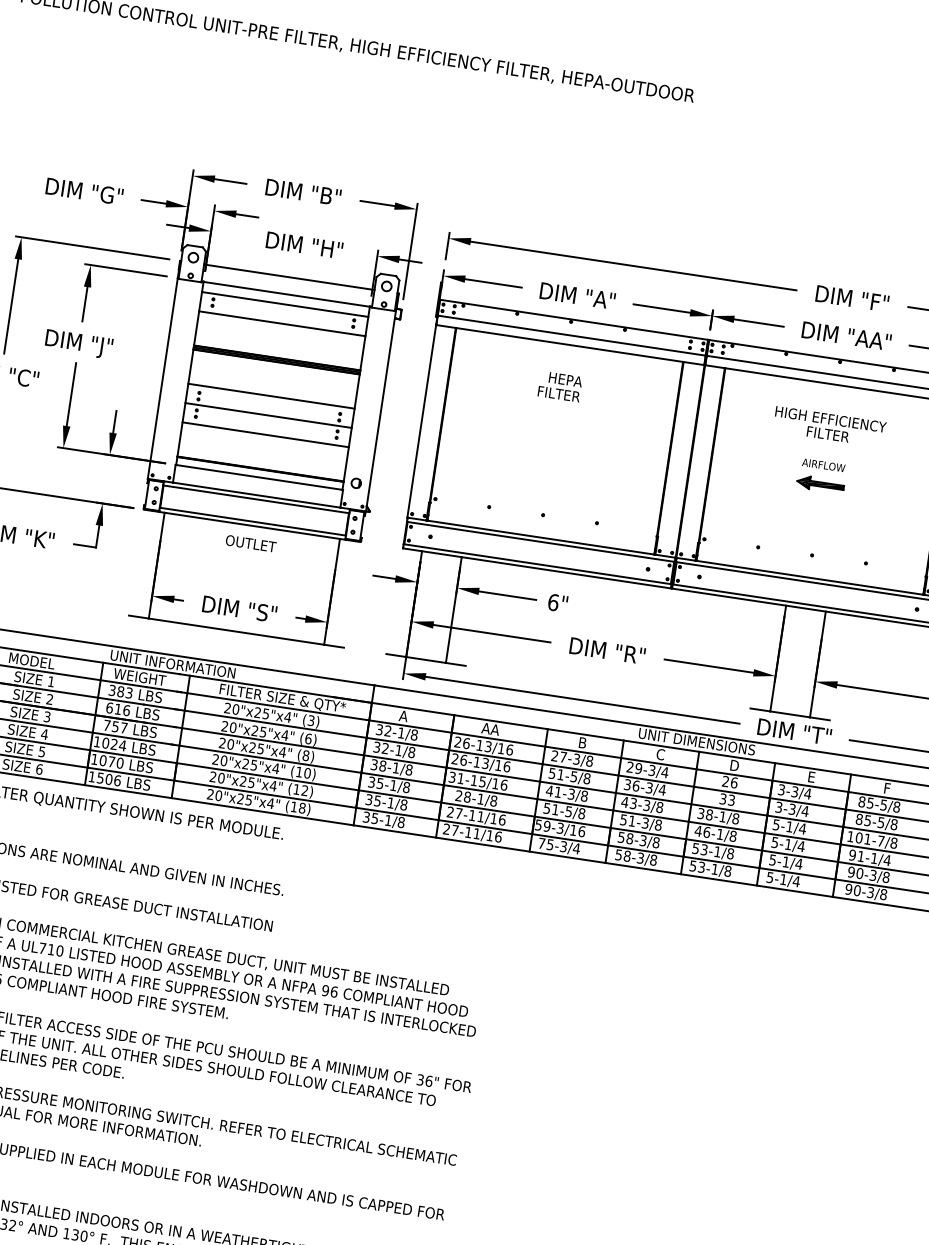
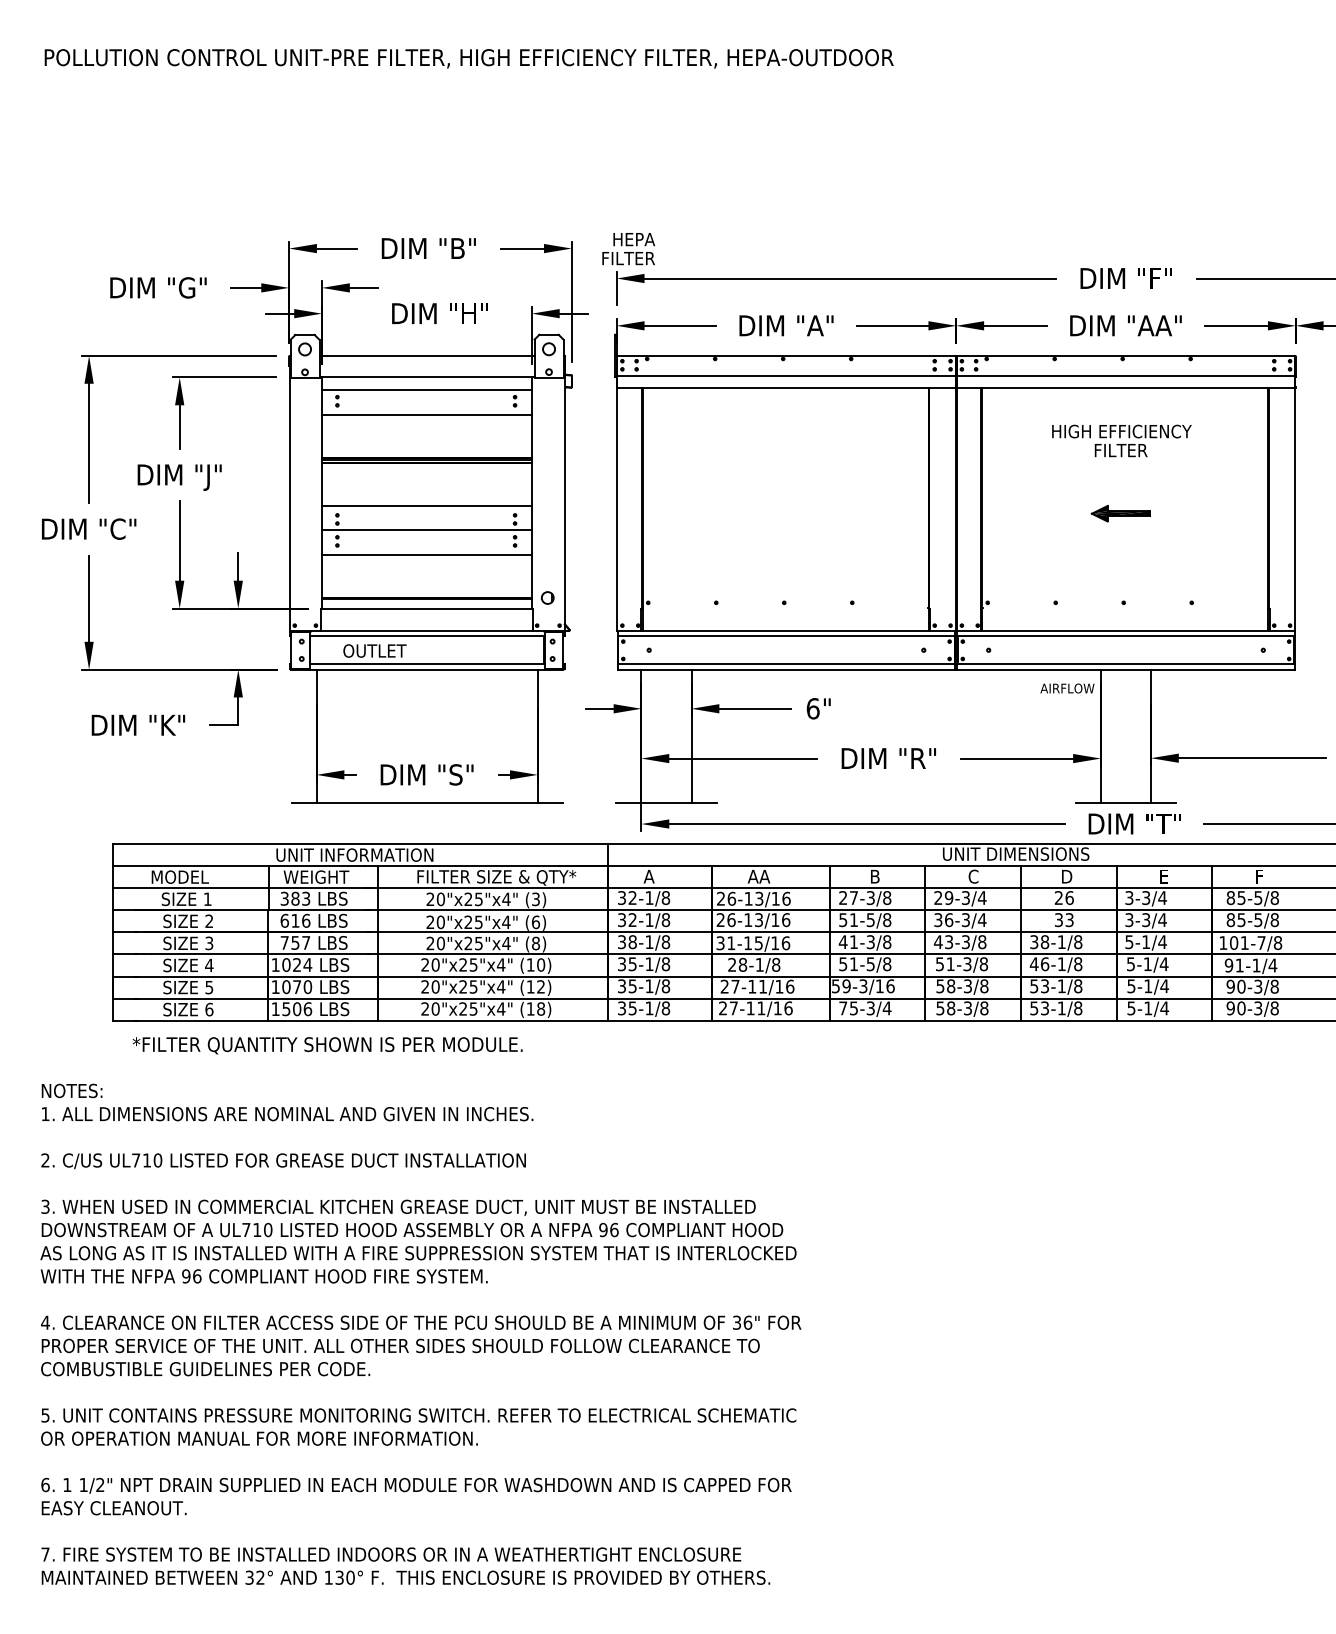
text: (560, 387) -> (628, 249), moved
text: (823, 465) -> (1067, 688), moved
text: (250, 543) -> (374, 650), moved

